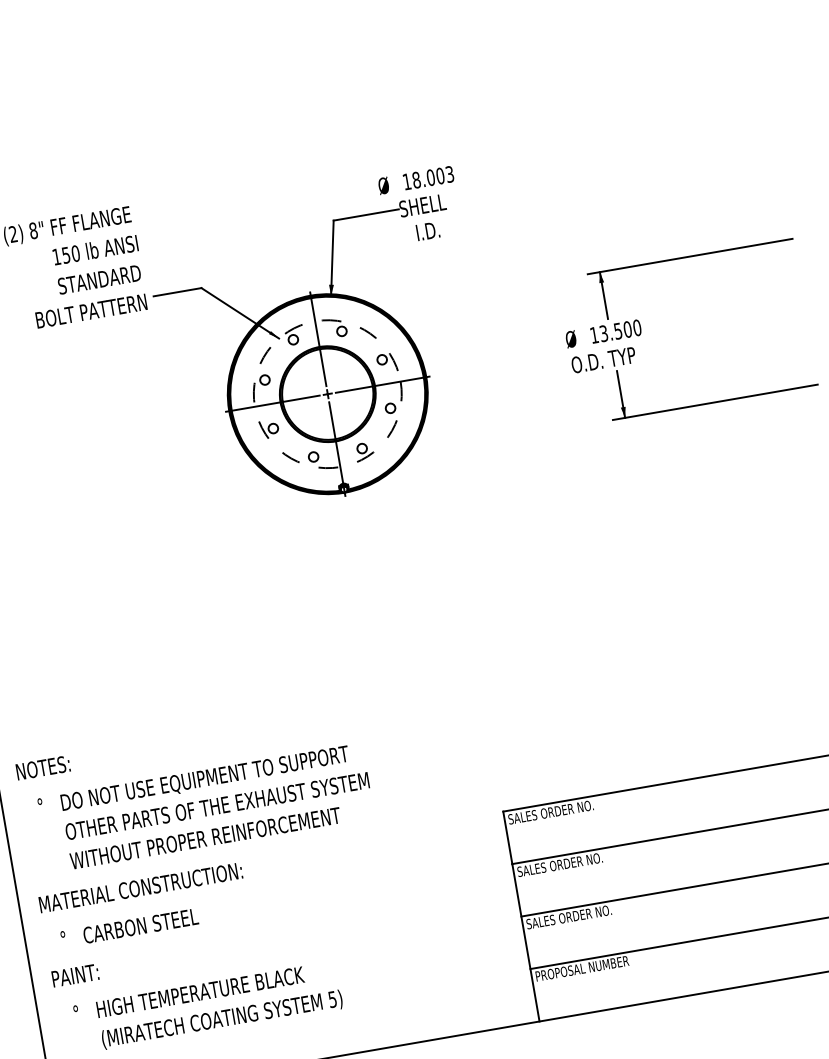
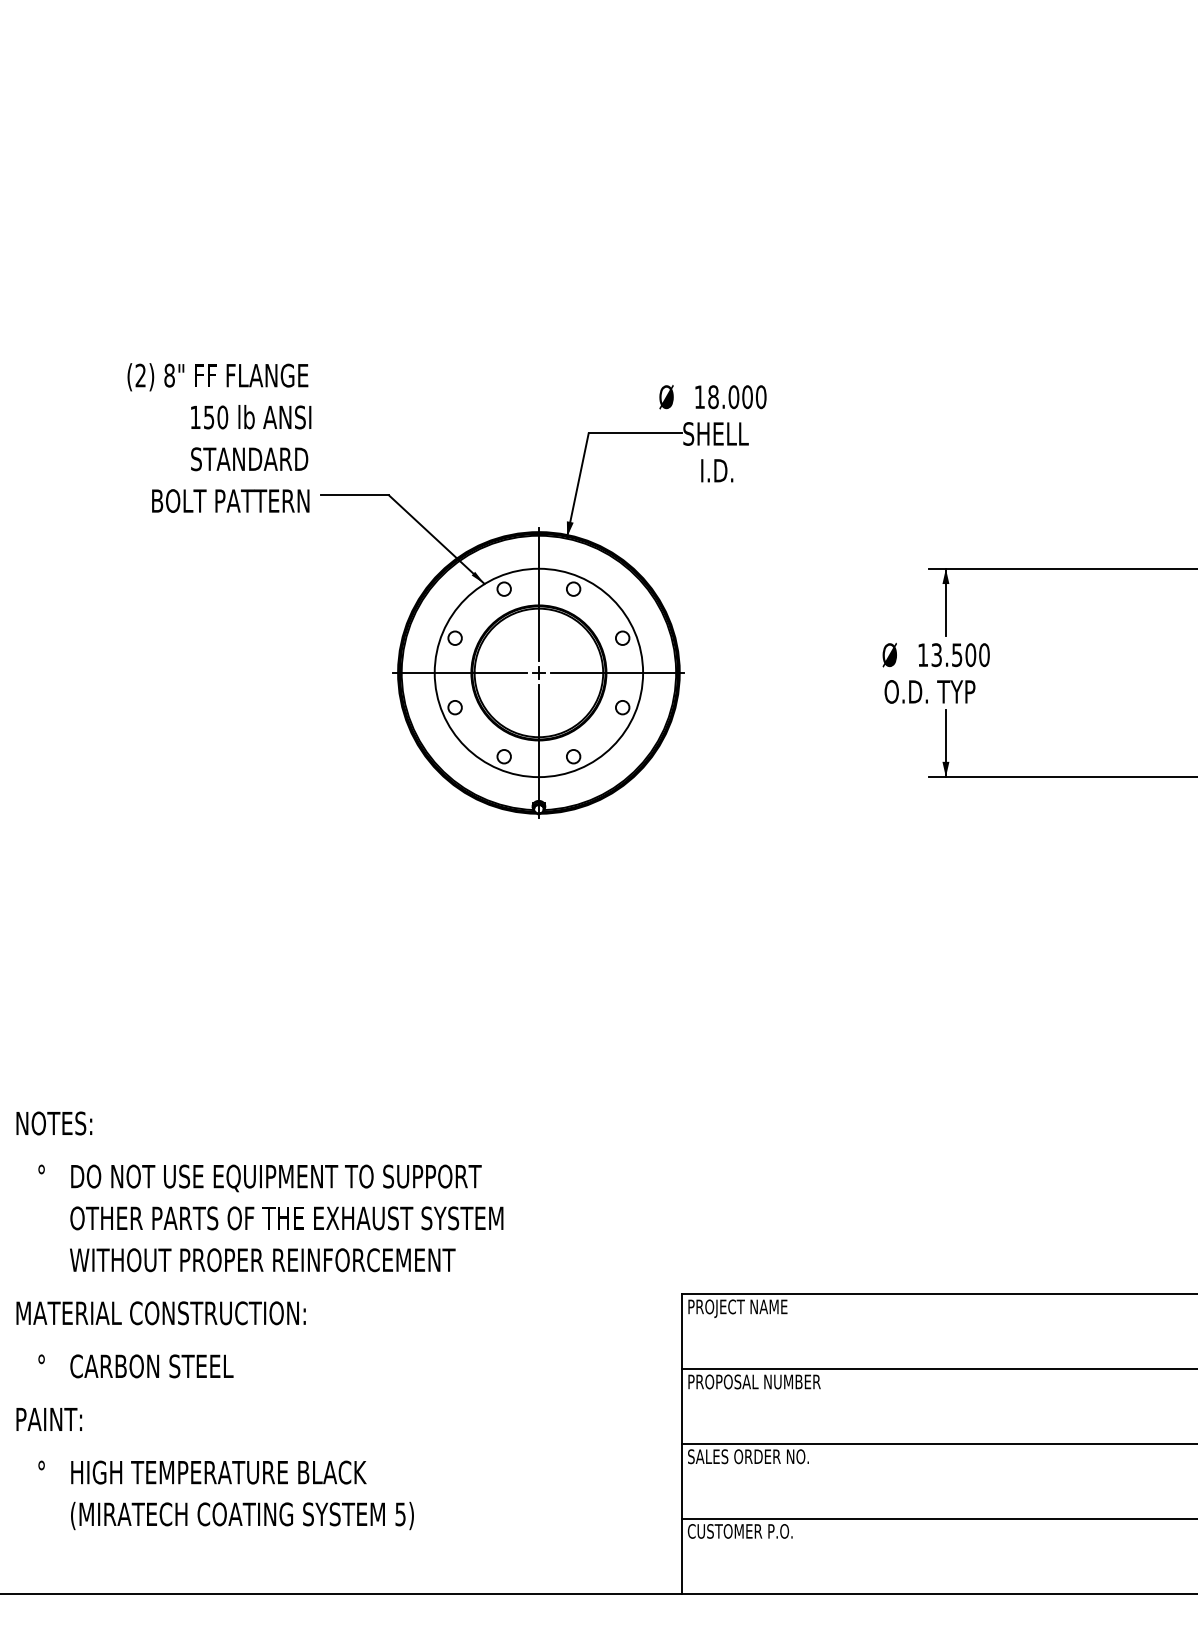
text: (449, 174) -> (760, 397), 18.003 -> 18.000
circle: (327, 393) -> (538, 672), dashed -> solid
text: (551, 813) -> (748, 1308), SALES ORDER NO. -> PROJECT NAME
text: (564, 863) -> (754, 1381), SALES ORDER NO. -> PROPOSAL NUMBER
text: (581, 968) -> (753, 1531), PROPOSAL NUMBER -> CUSTOMER P.O.

